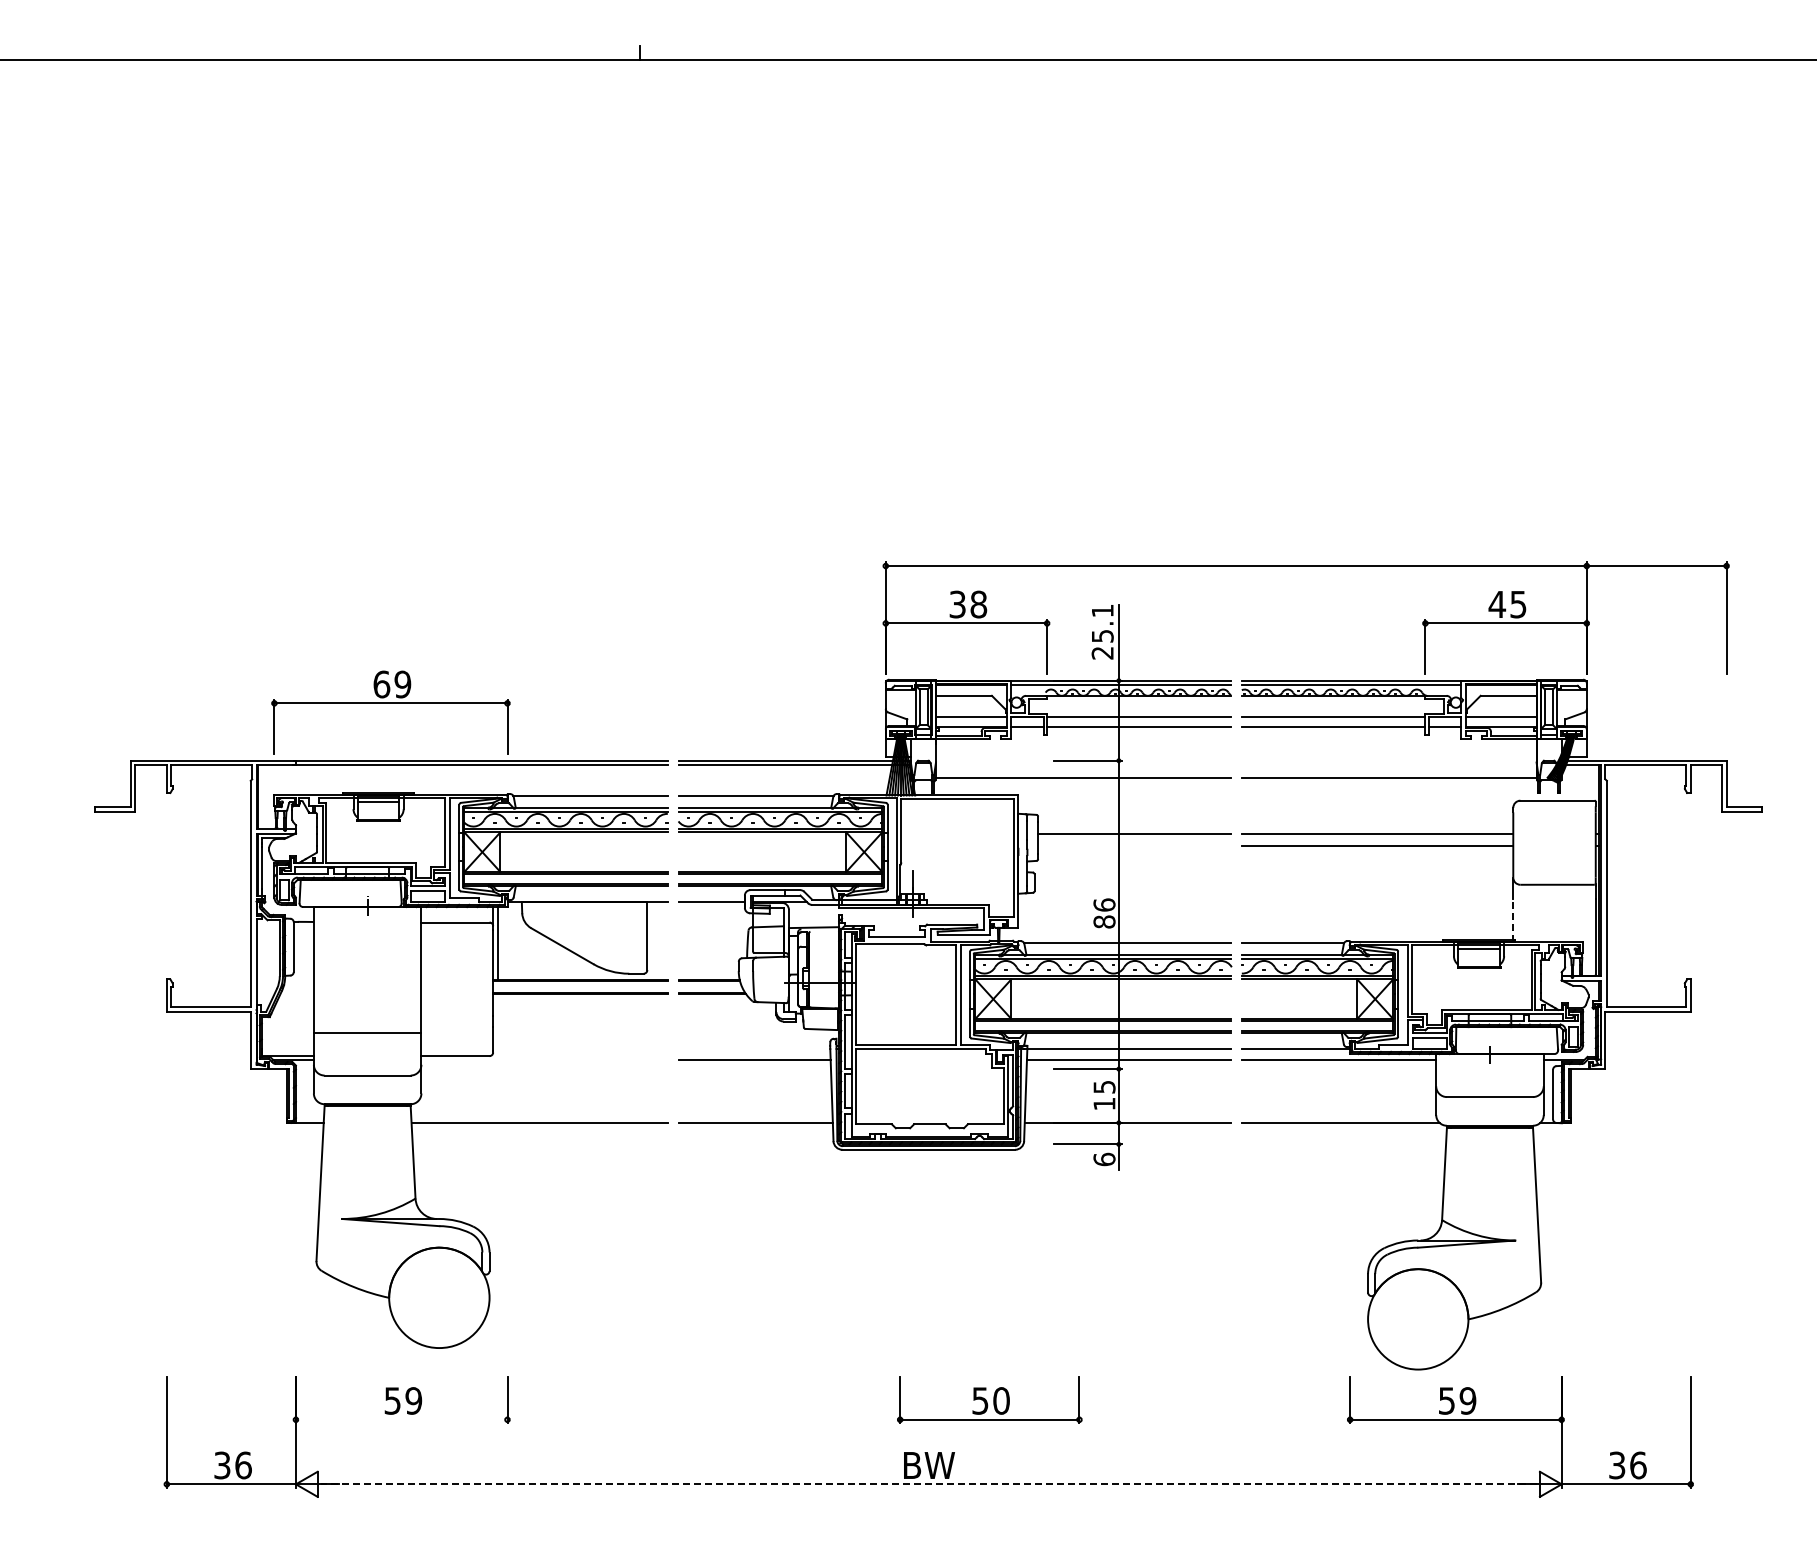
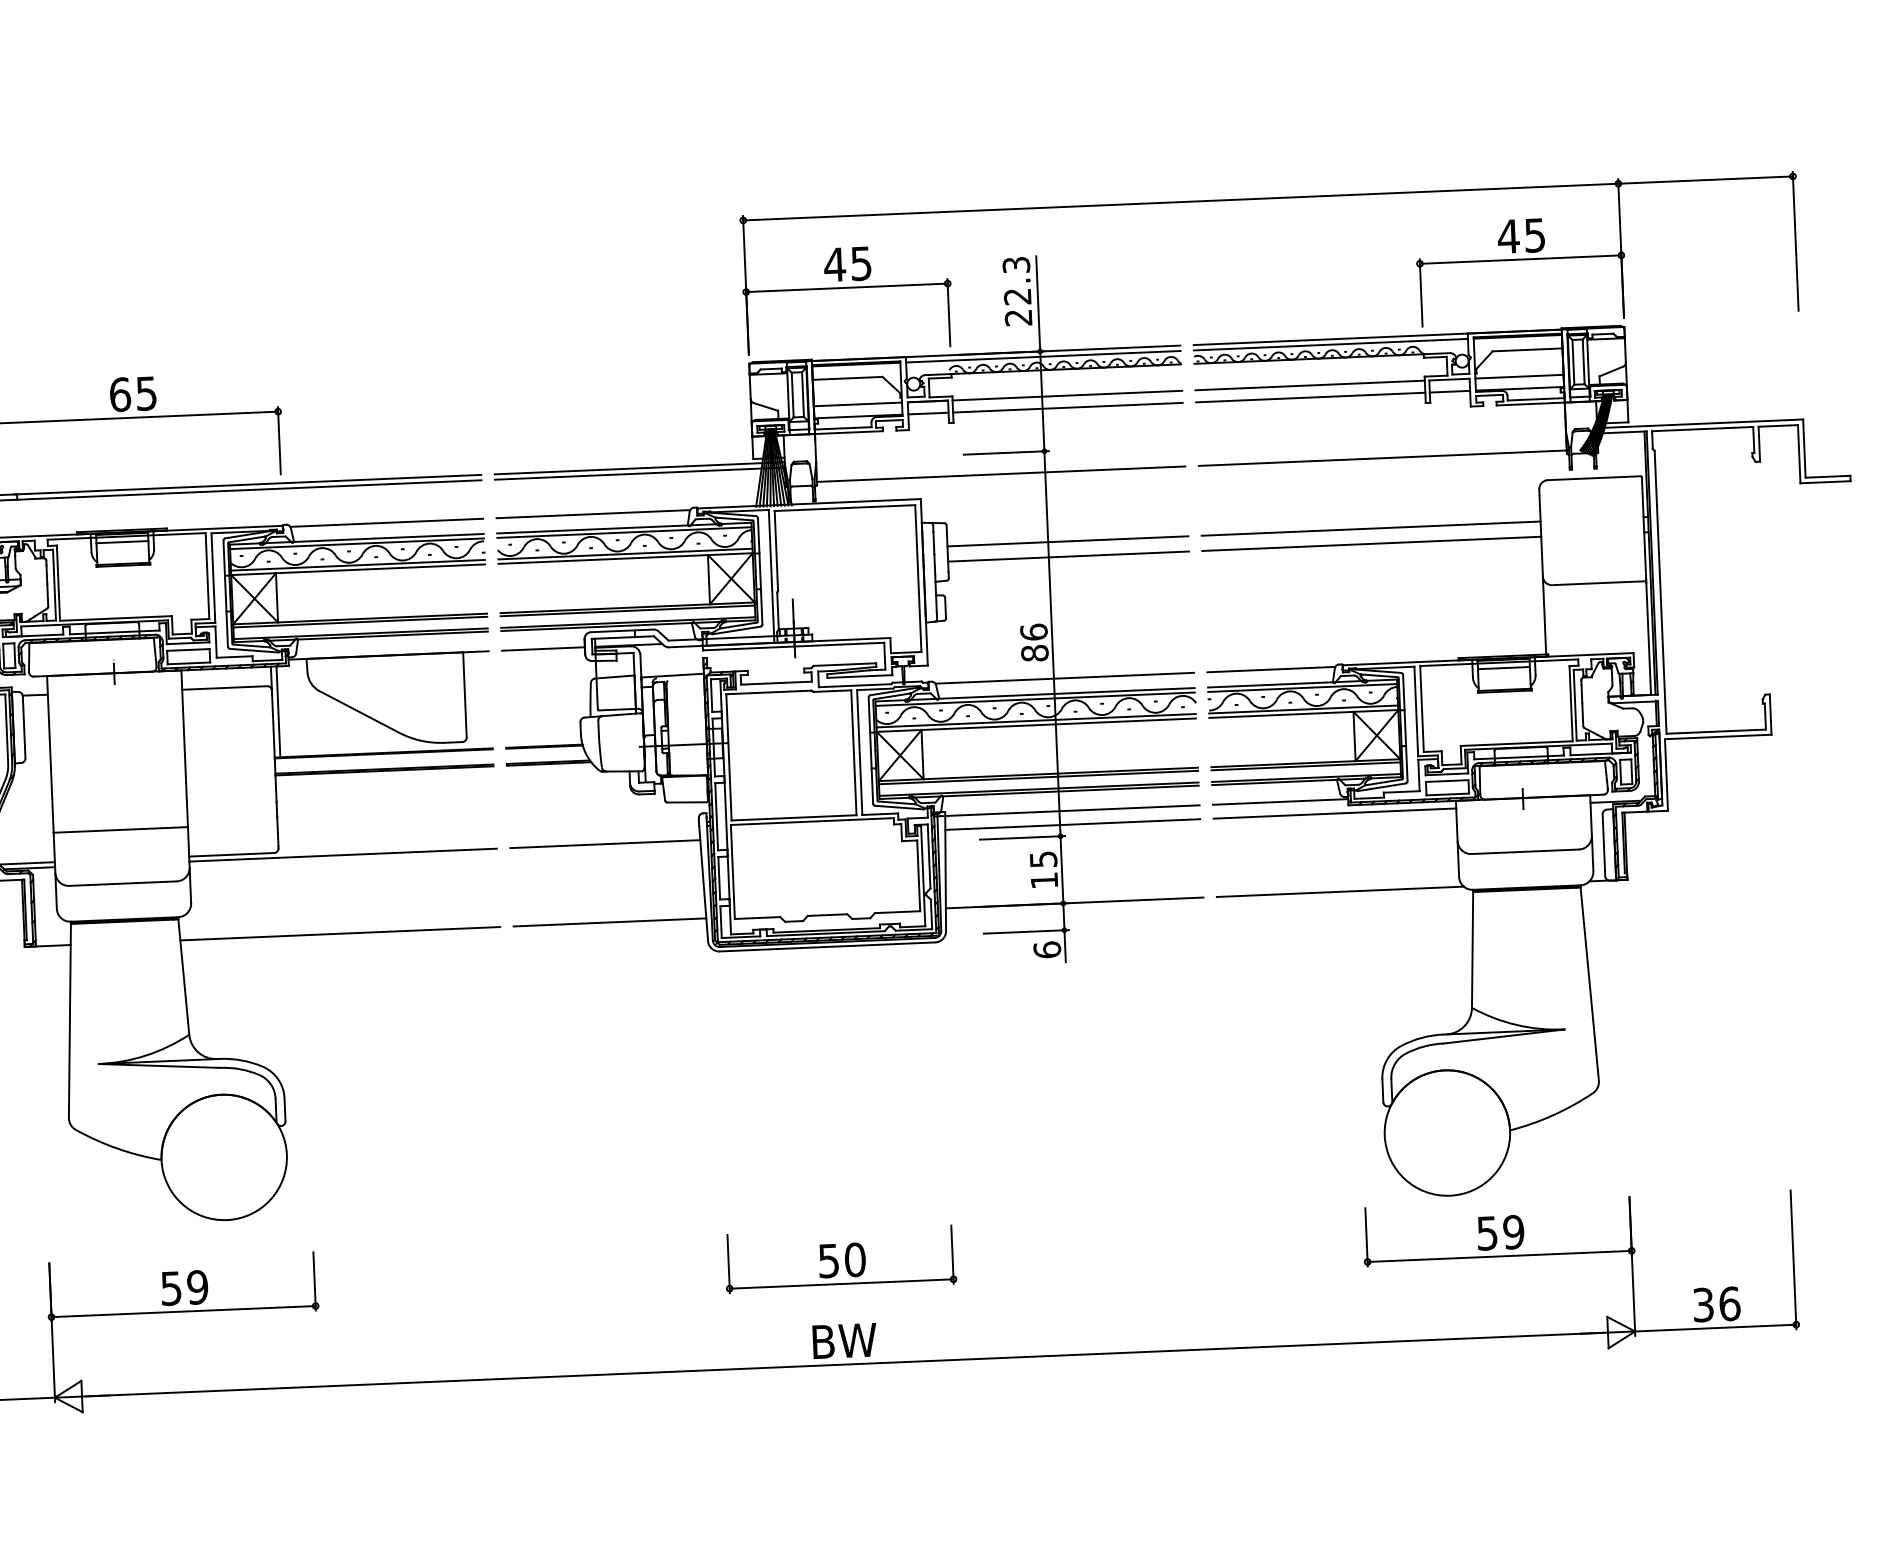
text: (967, 604) -> (847, 264), 38 -> 45
text: (1102, 623) -> (1016, 280), 25.1 -> 22.3
text: (402, 684) -> (146, 393), 69 -> 65
line: (1134, 845) -> (1068, 556), added
line: (1513, 920) -> (1545, 630), dashed -> solid
line: (544, 1060) -> (343, 855), added
part: (989, 1399) -> (840, 1258), moved
line: (401, 1419) -> (183, 1311), added
line: (928, 1484) -> (844, 1364), dashed -> solid

